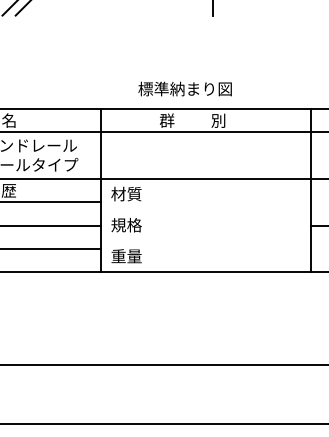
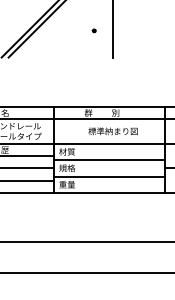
text: (184, 89) -> (112, 131), moved
line: (204, 210) -> (108, 160), added
line: (204, 240) -> (108, 176), added

